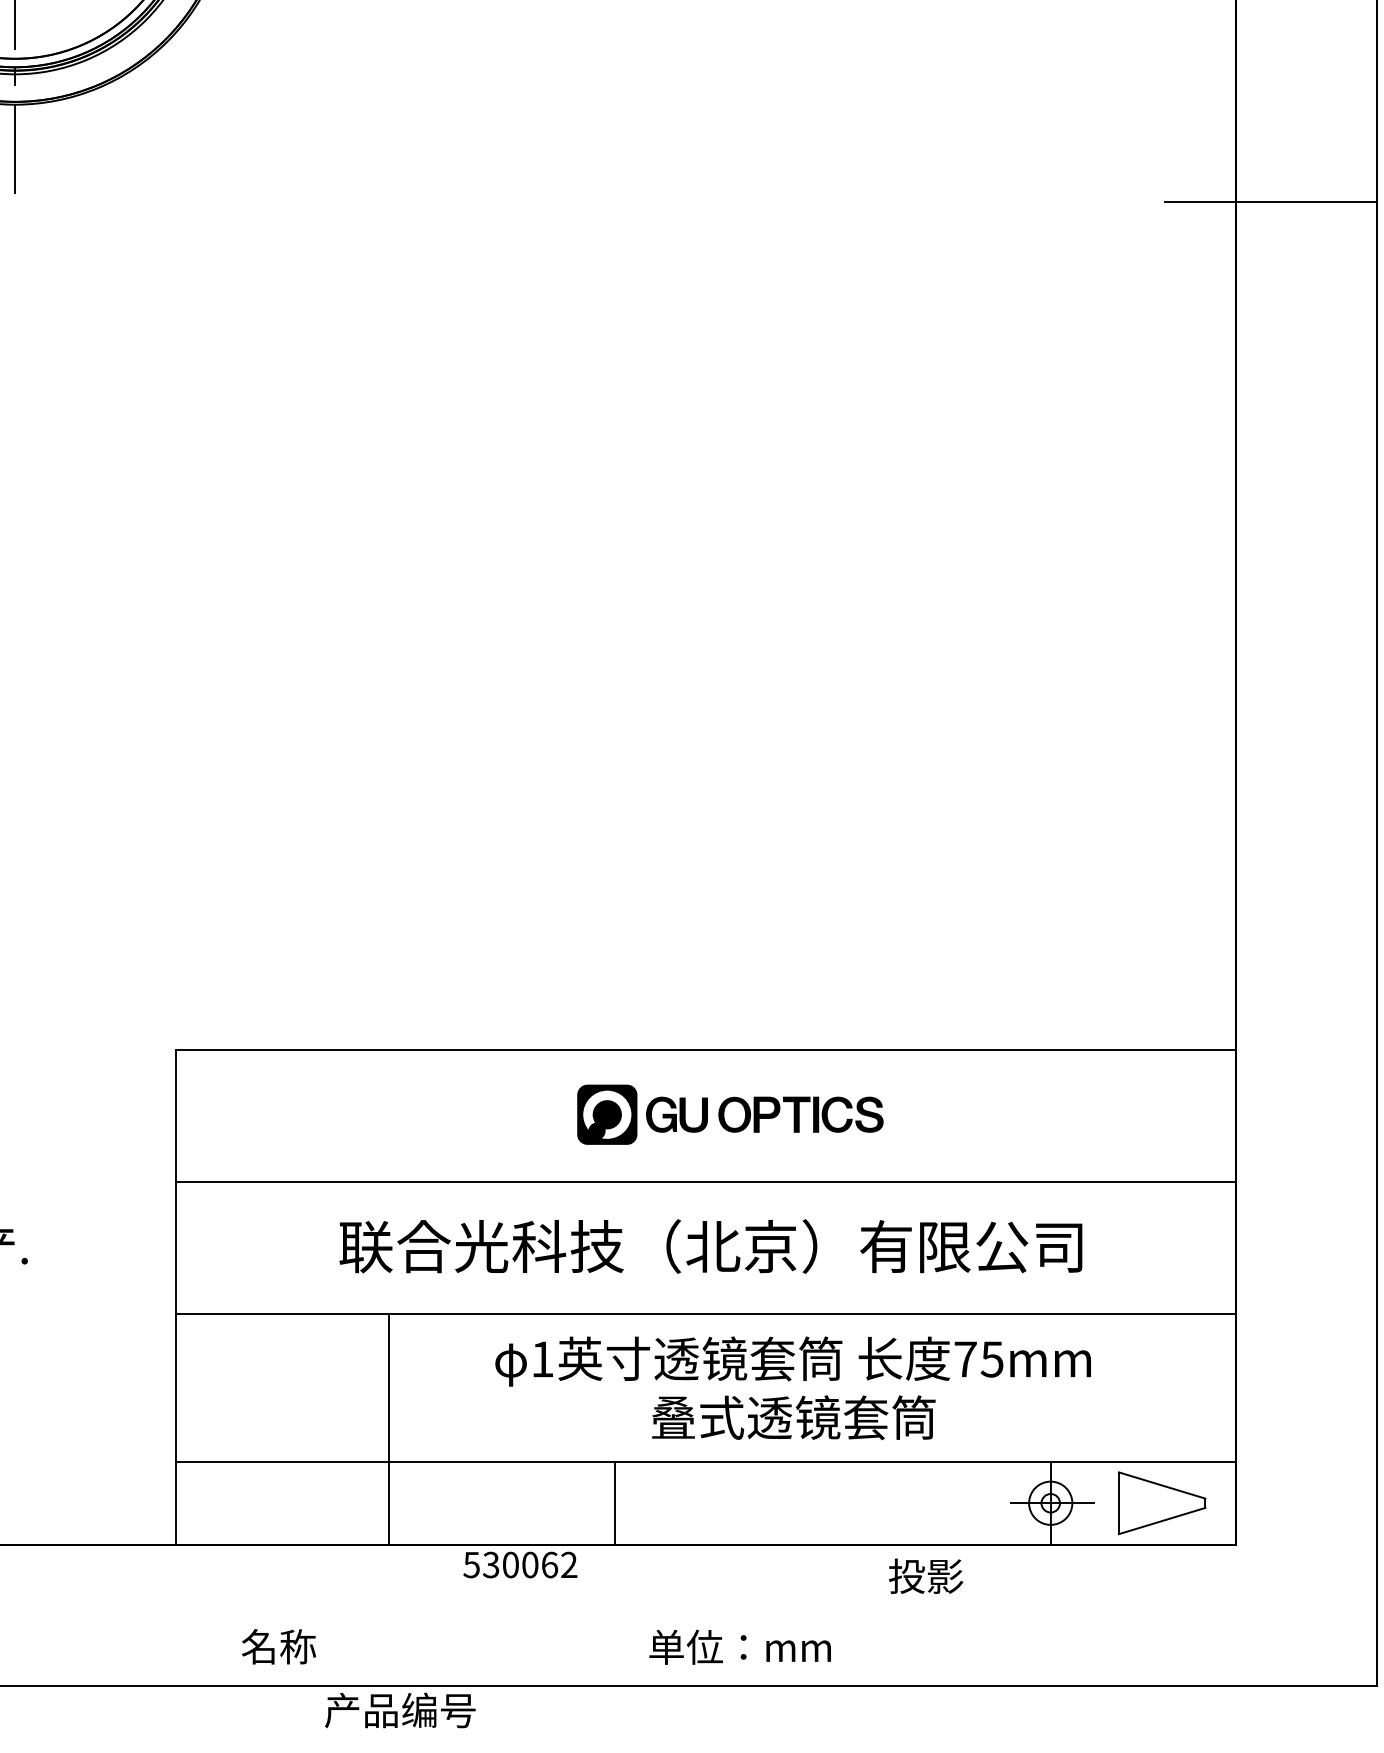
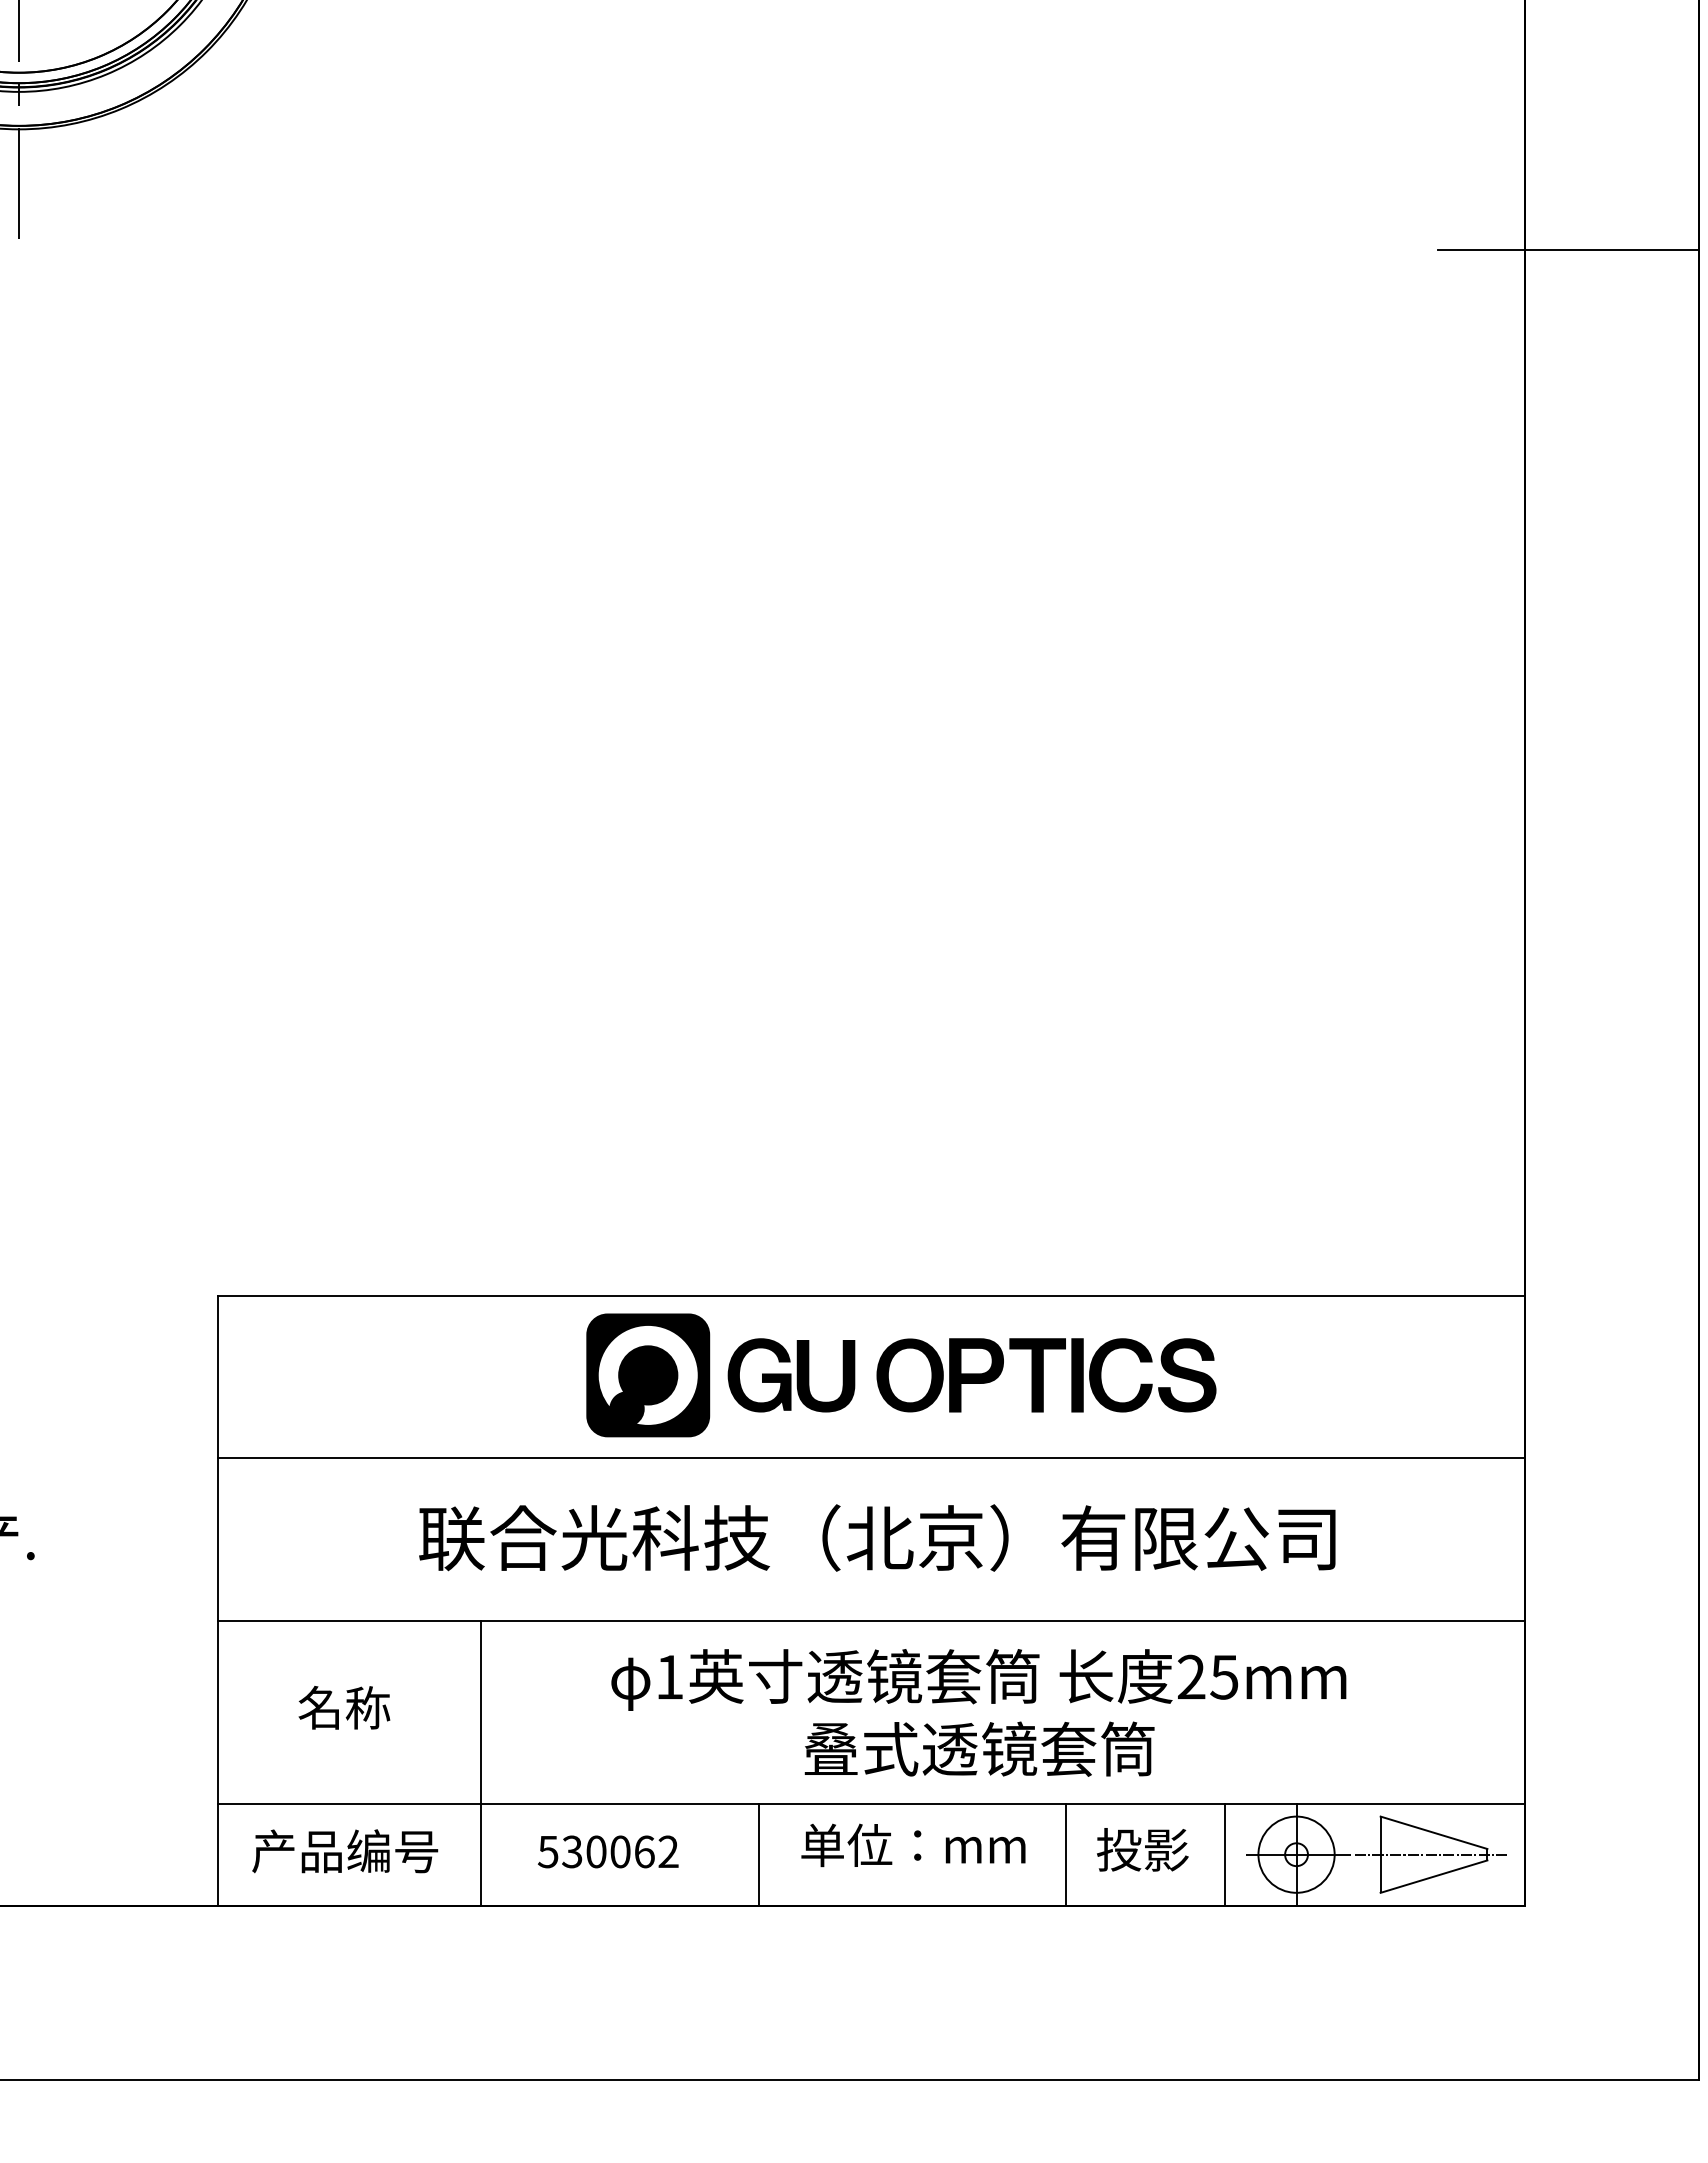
part: (730, 1114) -> (901, 1375), size x1.67
text: (965, 1358) -> (1191, 1676), 75mm -> 25mm
line: (863, 1503) -> (1065, 1854), added
line: (993, 1503) -> (1225, 1854), added
circle: (1050, 1503) -> (1296, 1854), size x1.43
line: (1160, 1503) -> (1431, 1854), added
text: (520, 1564) -> (608, 1851), moved
text: (925, 1576) -> (1142, 1849), moved
text: (278, 1646) -> (344, 1707), moved
text: (740, 1647) -> (913, 1845), moved
text: (400, 1710) -> (345, 1851), moved

